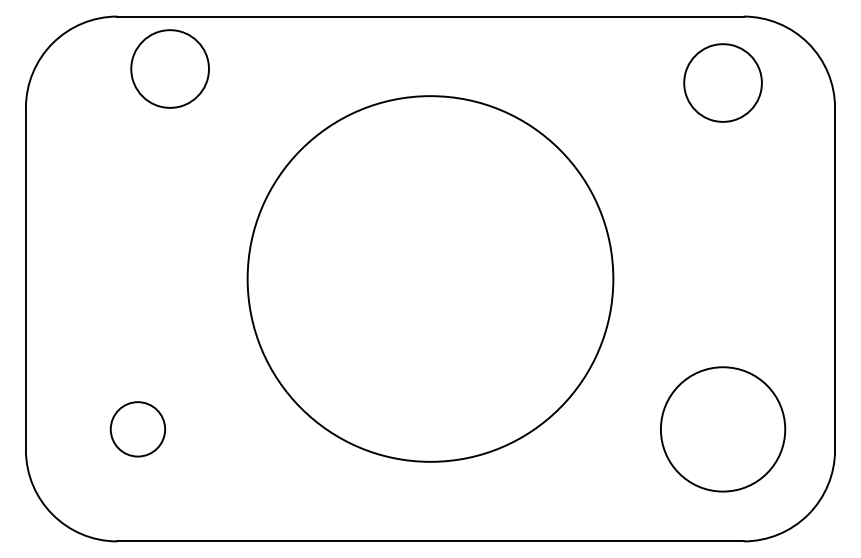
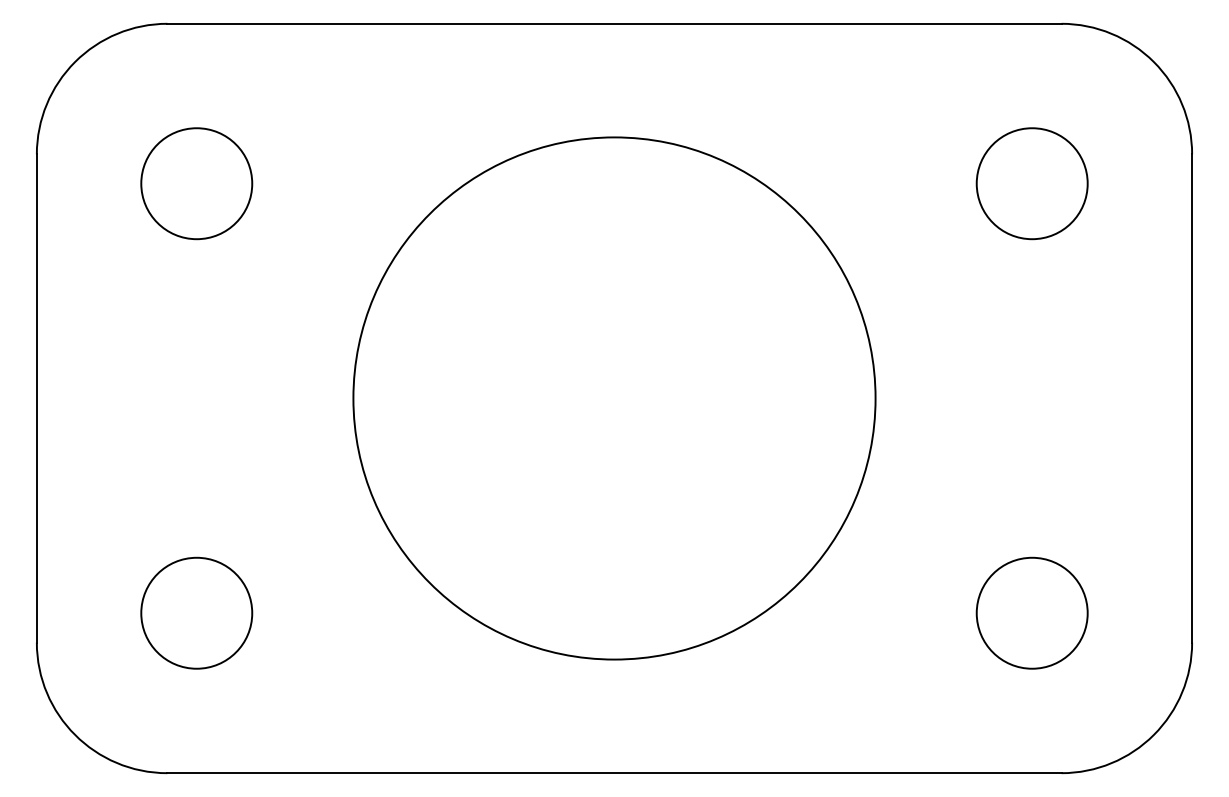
circle: (169, 68) -> (196, 183), moved
circle: (722, 82) -> (1031, 183), moved
circle: (137, 428) -> (196, 612), size x1.43
circle: (722, 428) -> (1031, 612), size x0.62

